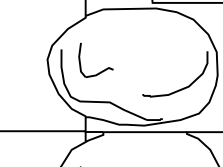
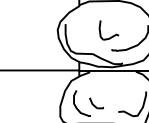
part: (101, 69) -> (112, 35), moved

